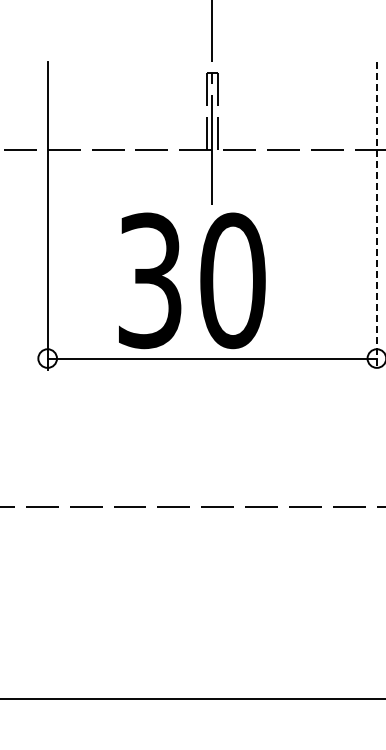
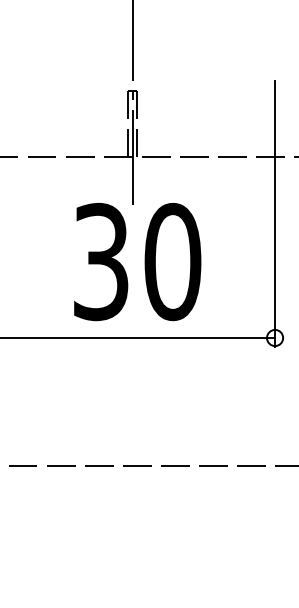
line: (376, 215) -> (274, 214), dashed -> solid
text: (192, 280) -> (137, 261), moved

